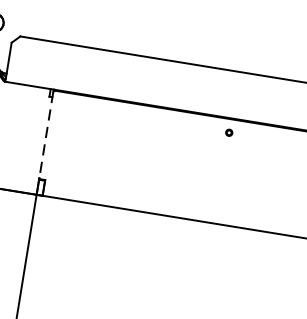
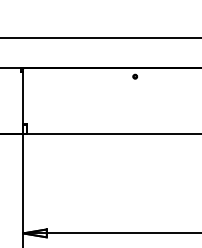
line: (46, 135) -> (23, 96), dashed -> solid

